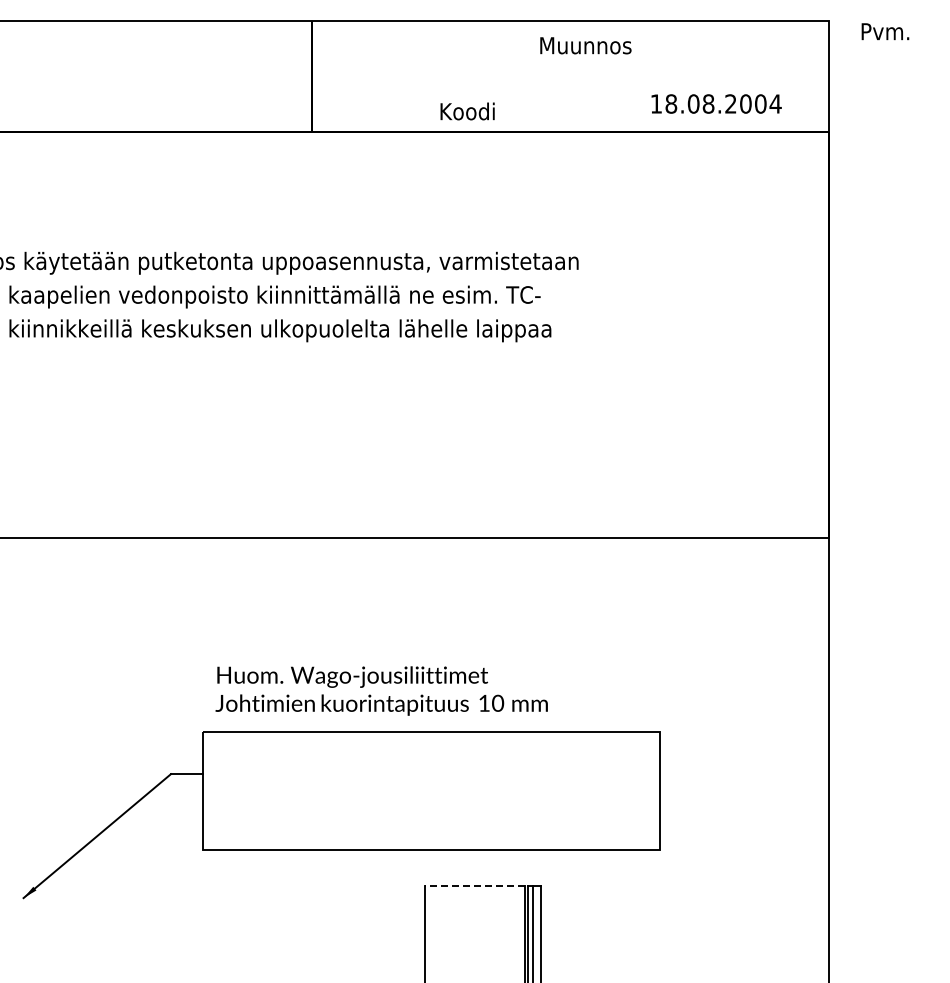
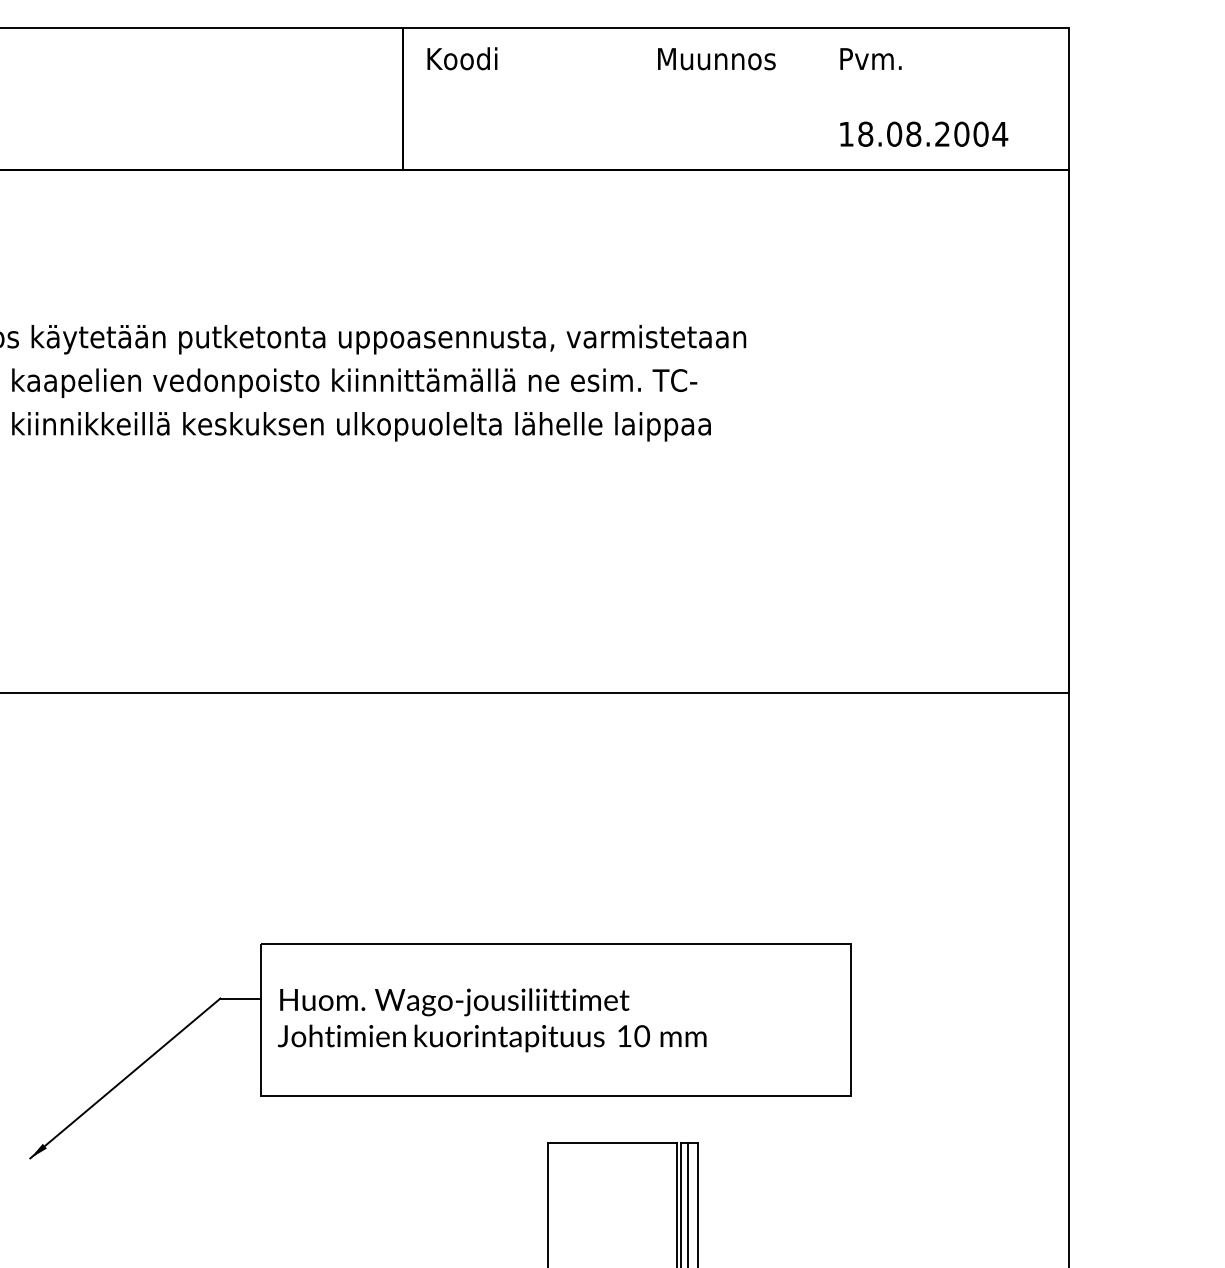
text: (885, 31) -> (871, 58), moved
text: (585, 45) -> (716, 58), moved
text: (467, 111) -> (462, 58), moved
text: (381, 690) -> (491, 1019), moved
line: (474, 886) -> (611, 1143), dashed -> solid

